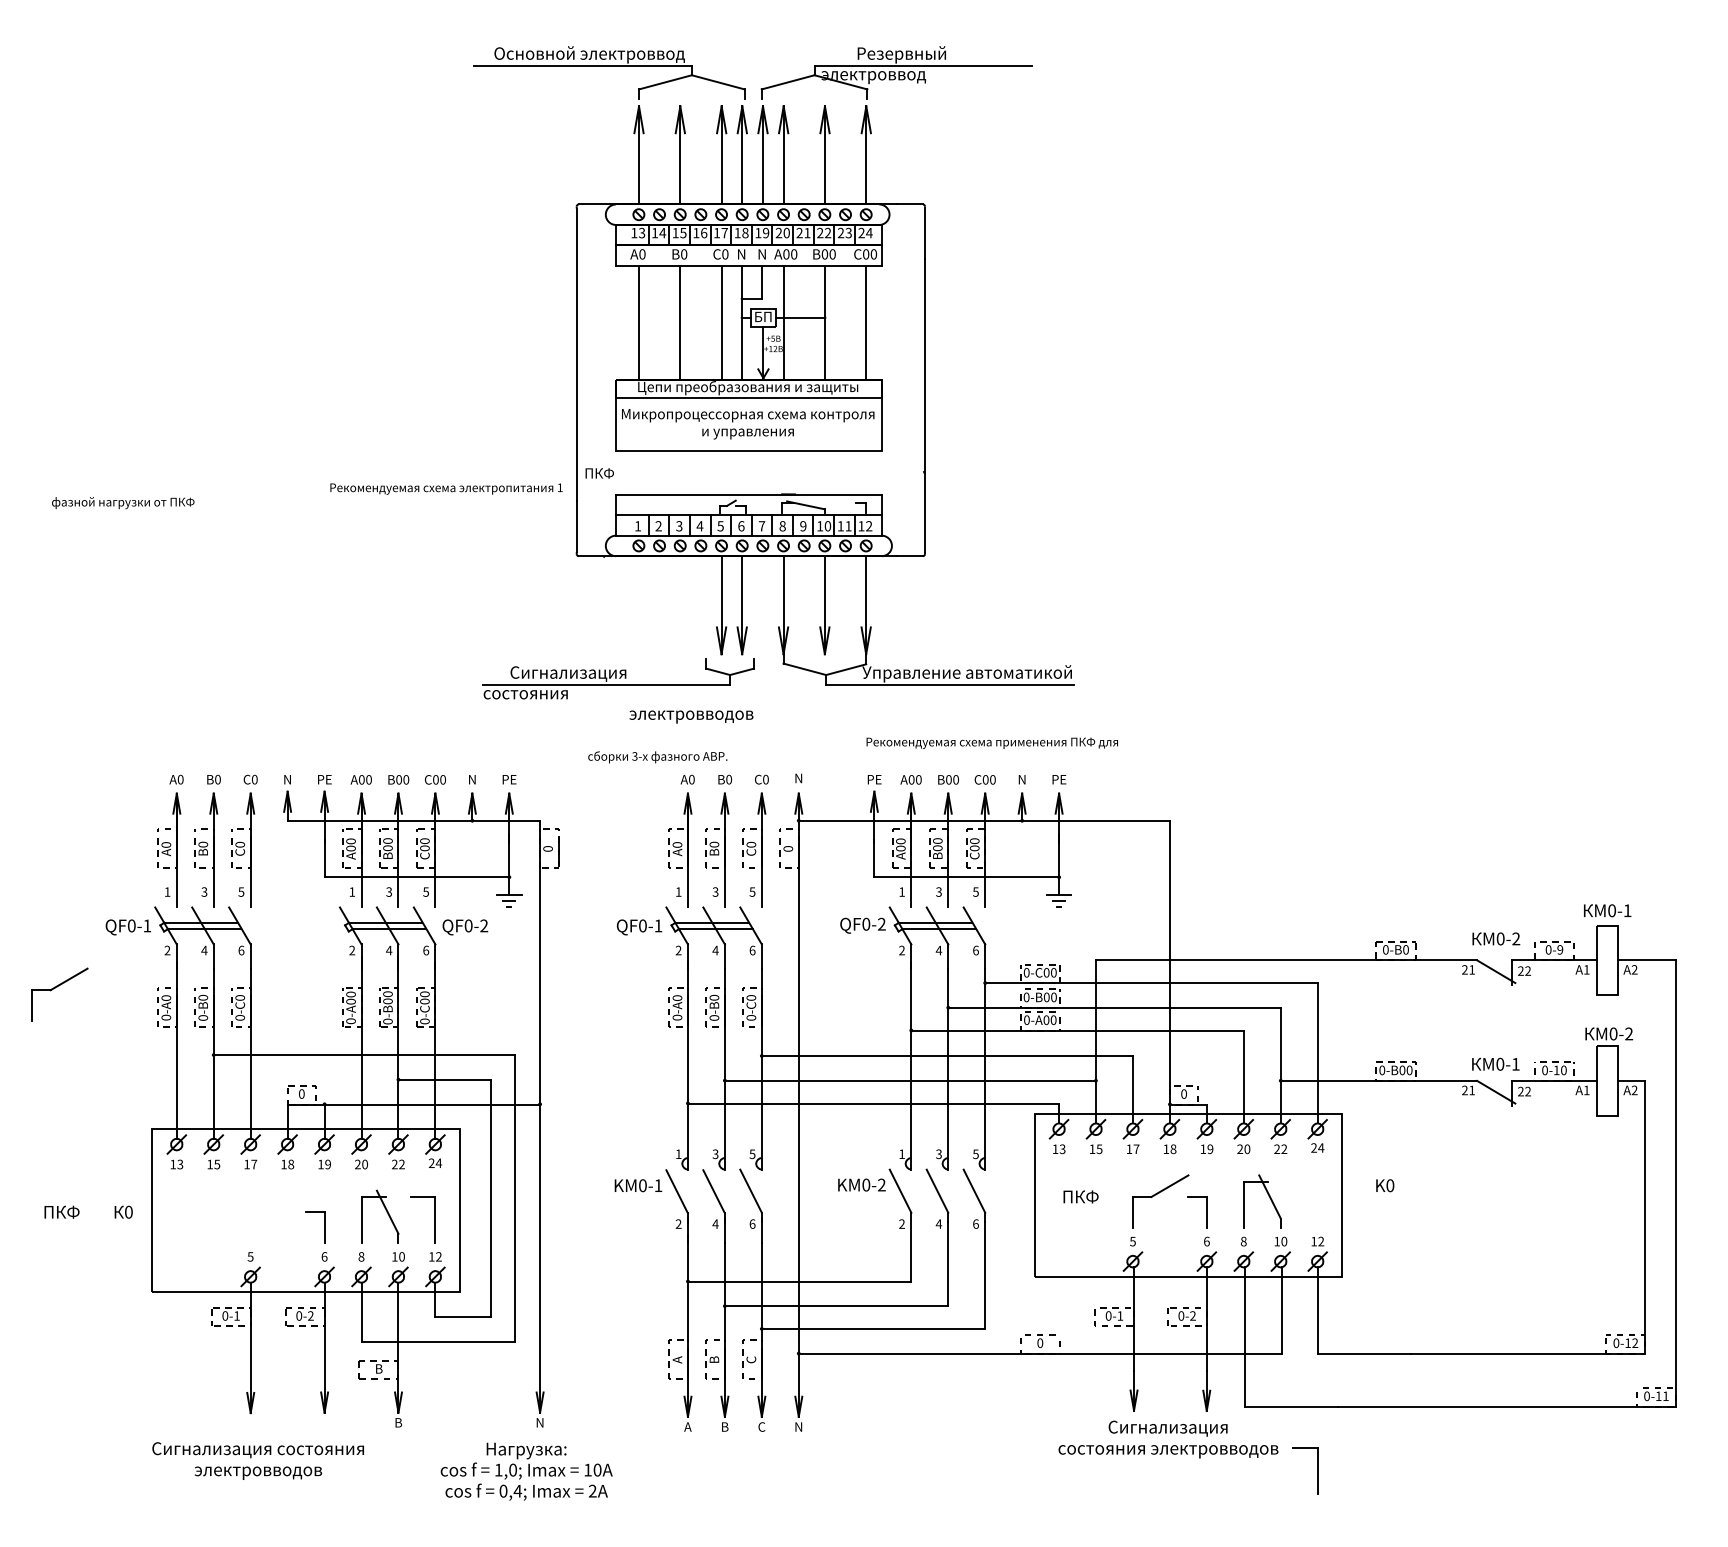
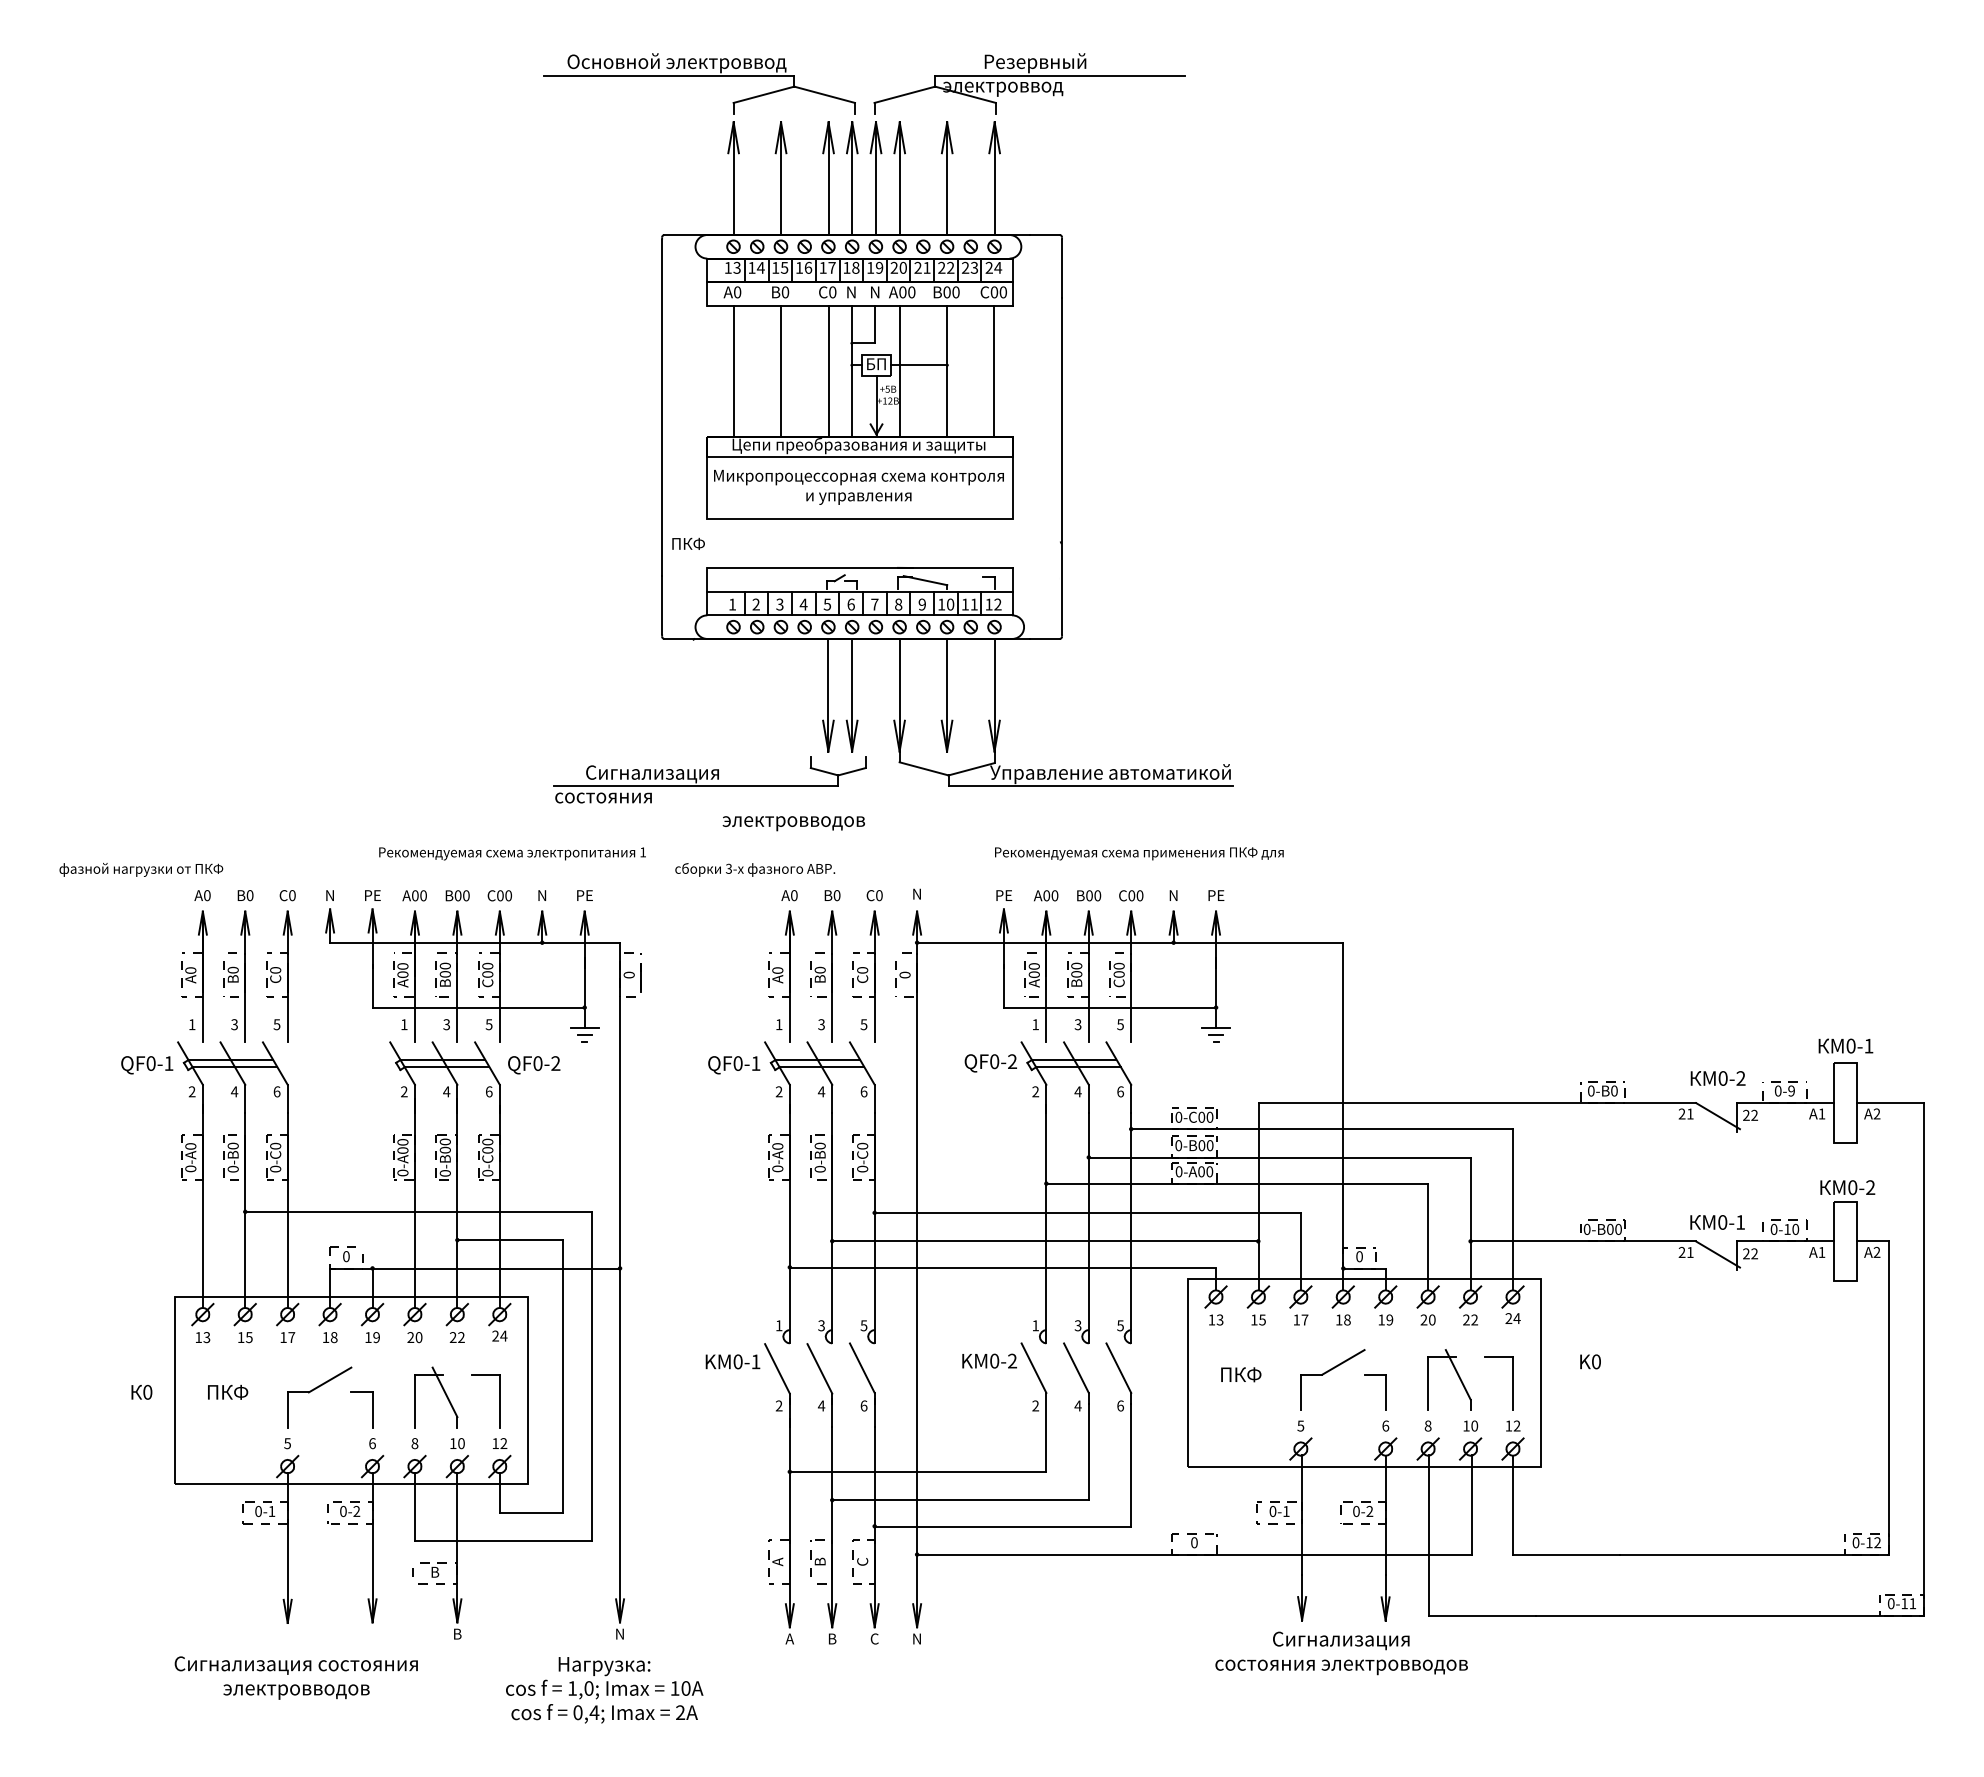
text: (307, 495) -> (352, 861), moved
part: (55, 988) -> (314, 1390), moved
text: (62, 1211) -> (228, 1391), moved
part: (1317, 1471) -> (1512, 1383), moved

